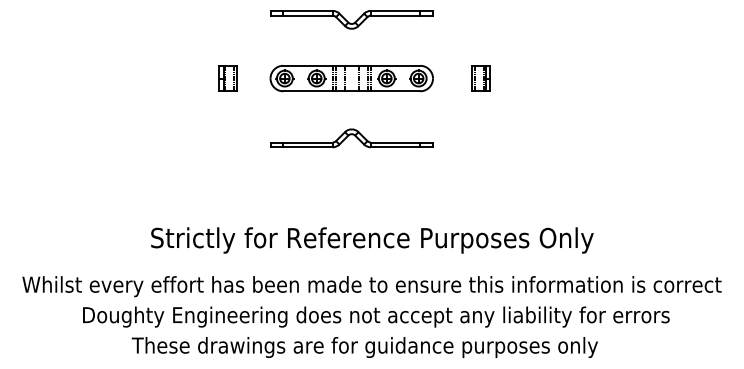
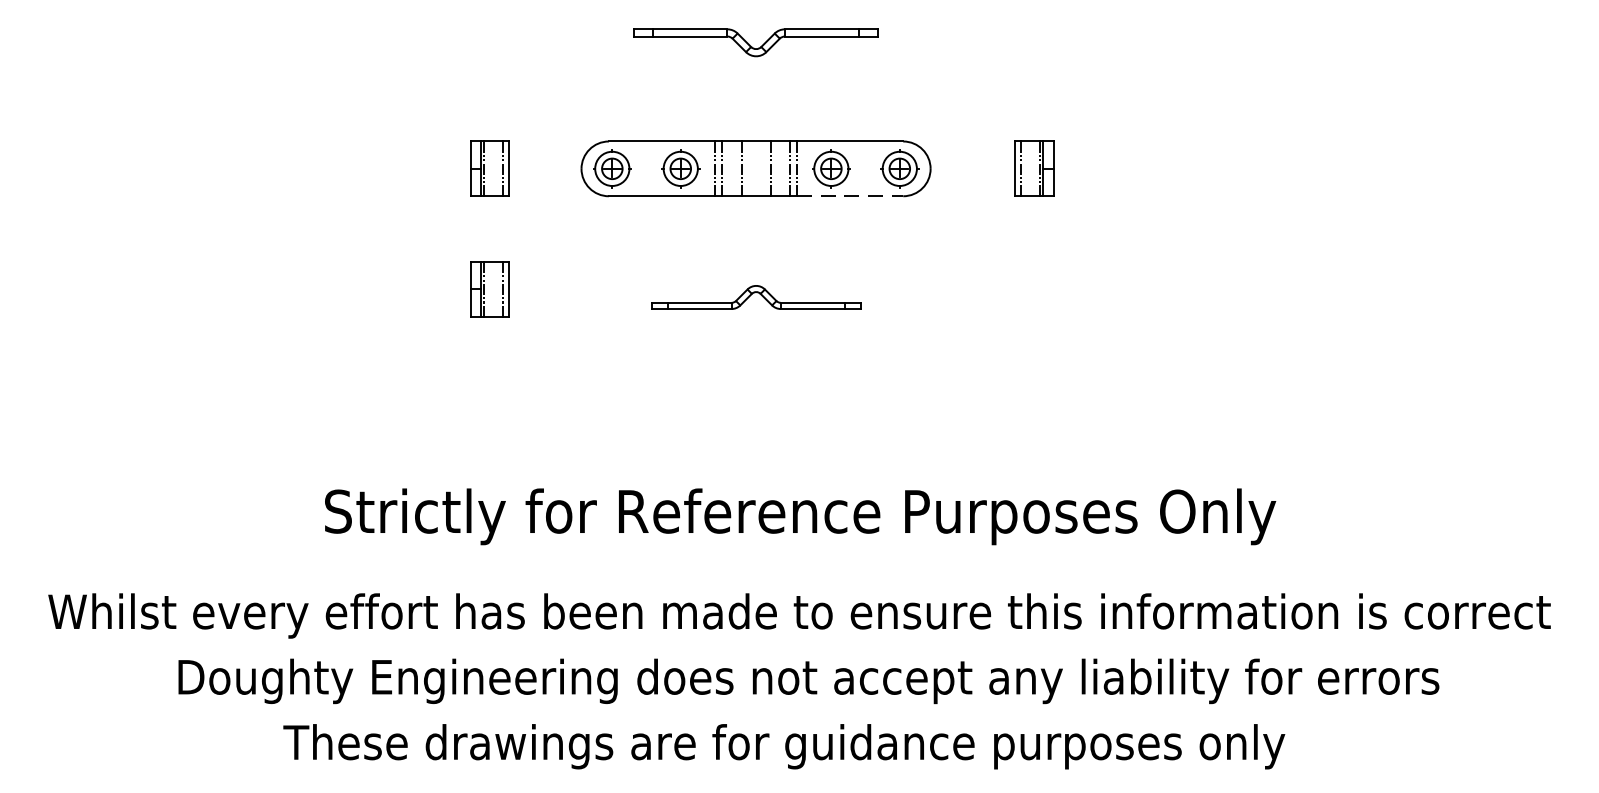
part: (351, 19) -> (755, 41), size x0.7
line: (395, 91) -> (849, 196), solid -> dashed
part: (227, 134) -> (489, 289), added
part: (351, 138) -> (755, 297), size x0.6

